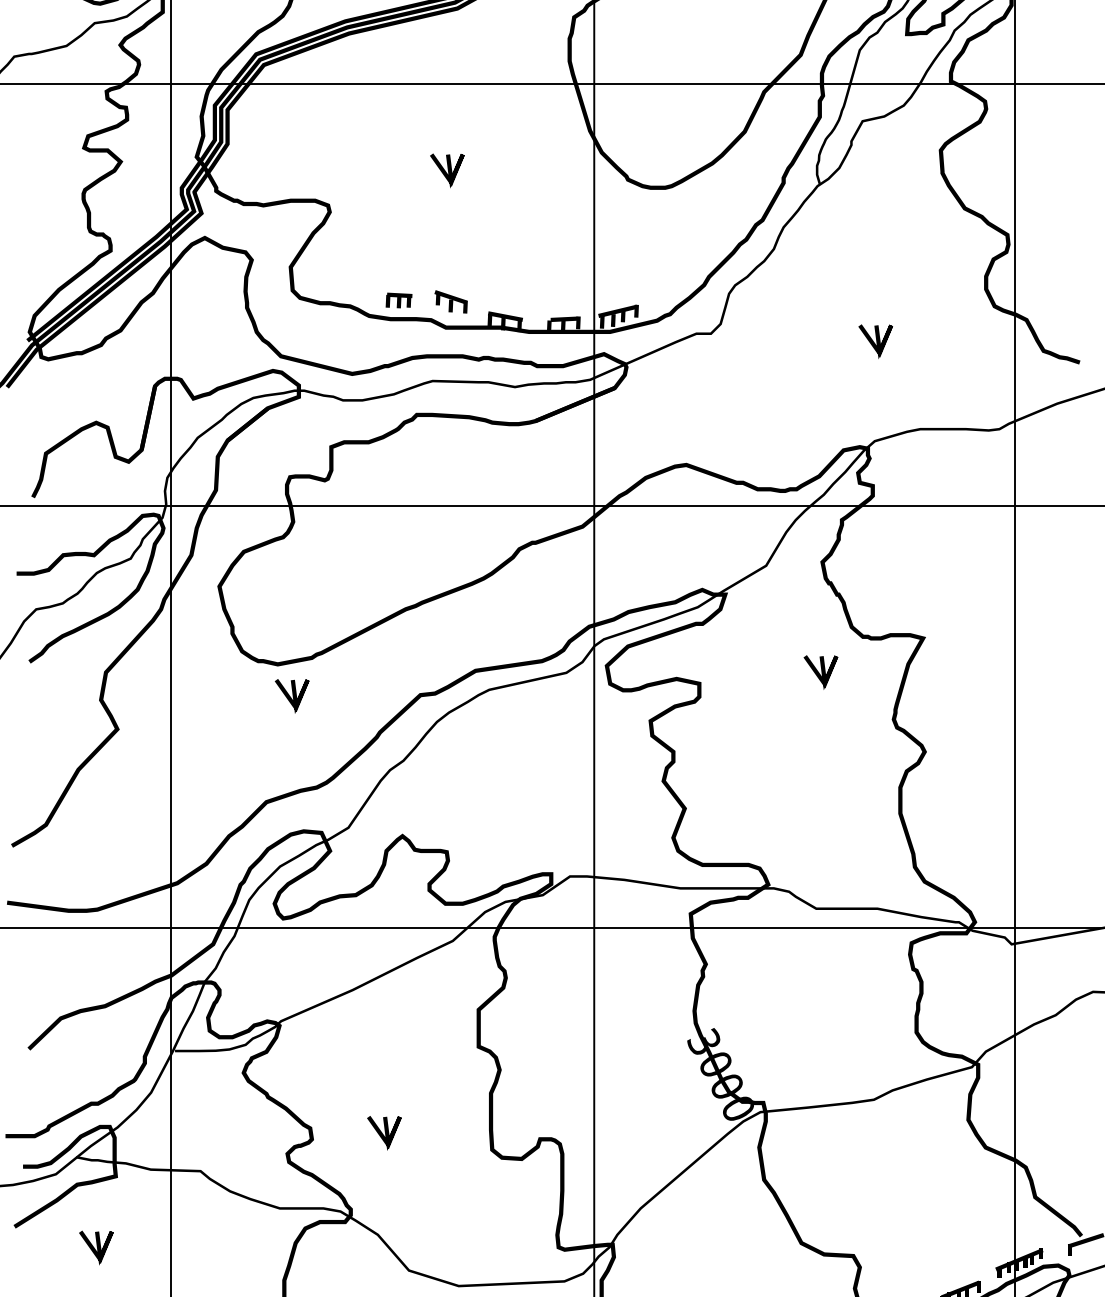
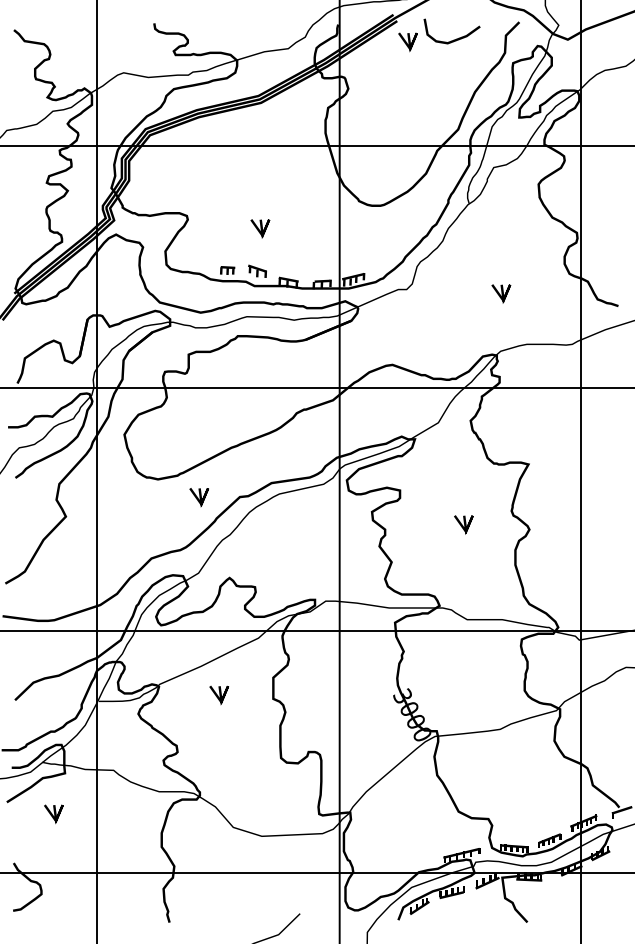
line: (447, 169) -> (260, 228), moved
line: (818, 671) -> (462, 524), moved
line: (290, 695) -> (198, 497), moved
line: (384, 1133) -> (219, 695), moved

